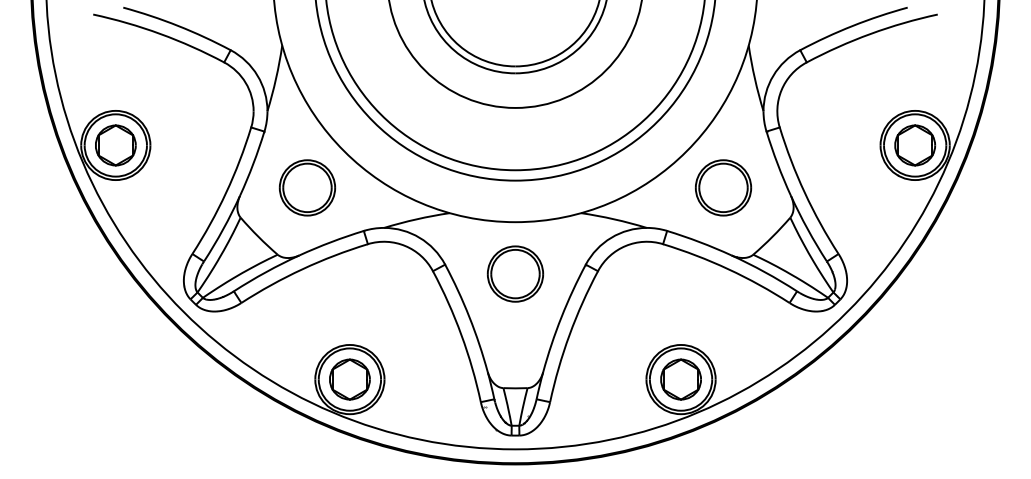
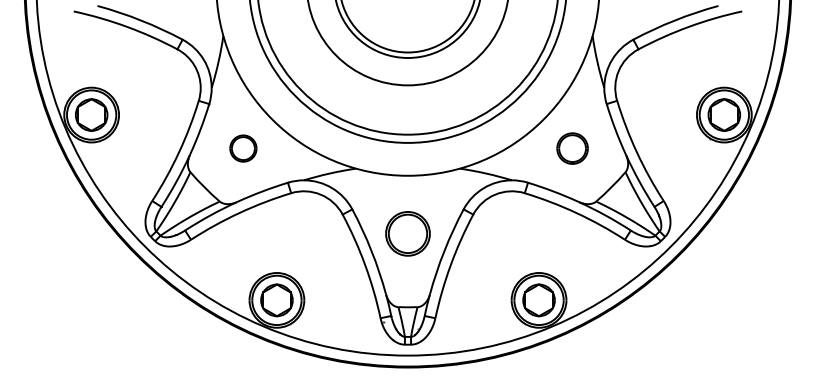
part: (307, 187) -> (243, 148), size x0.6
part: (723, 187) -> (572, 148), size x0.7
part: (514, 273) -> (407, 233), moved

